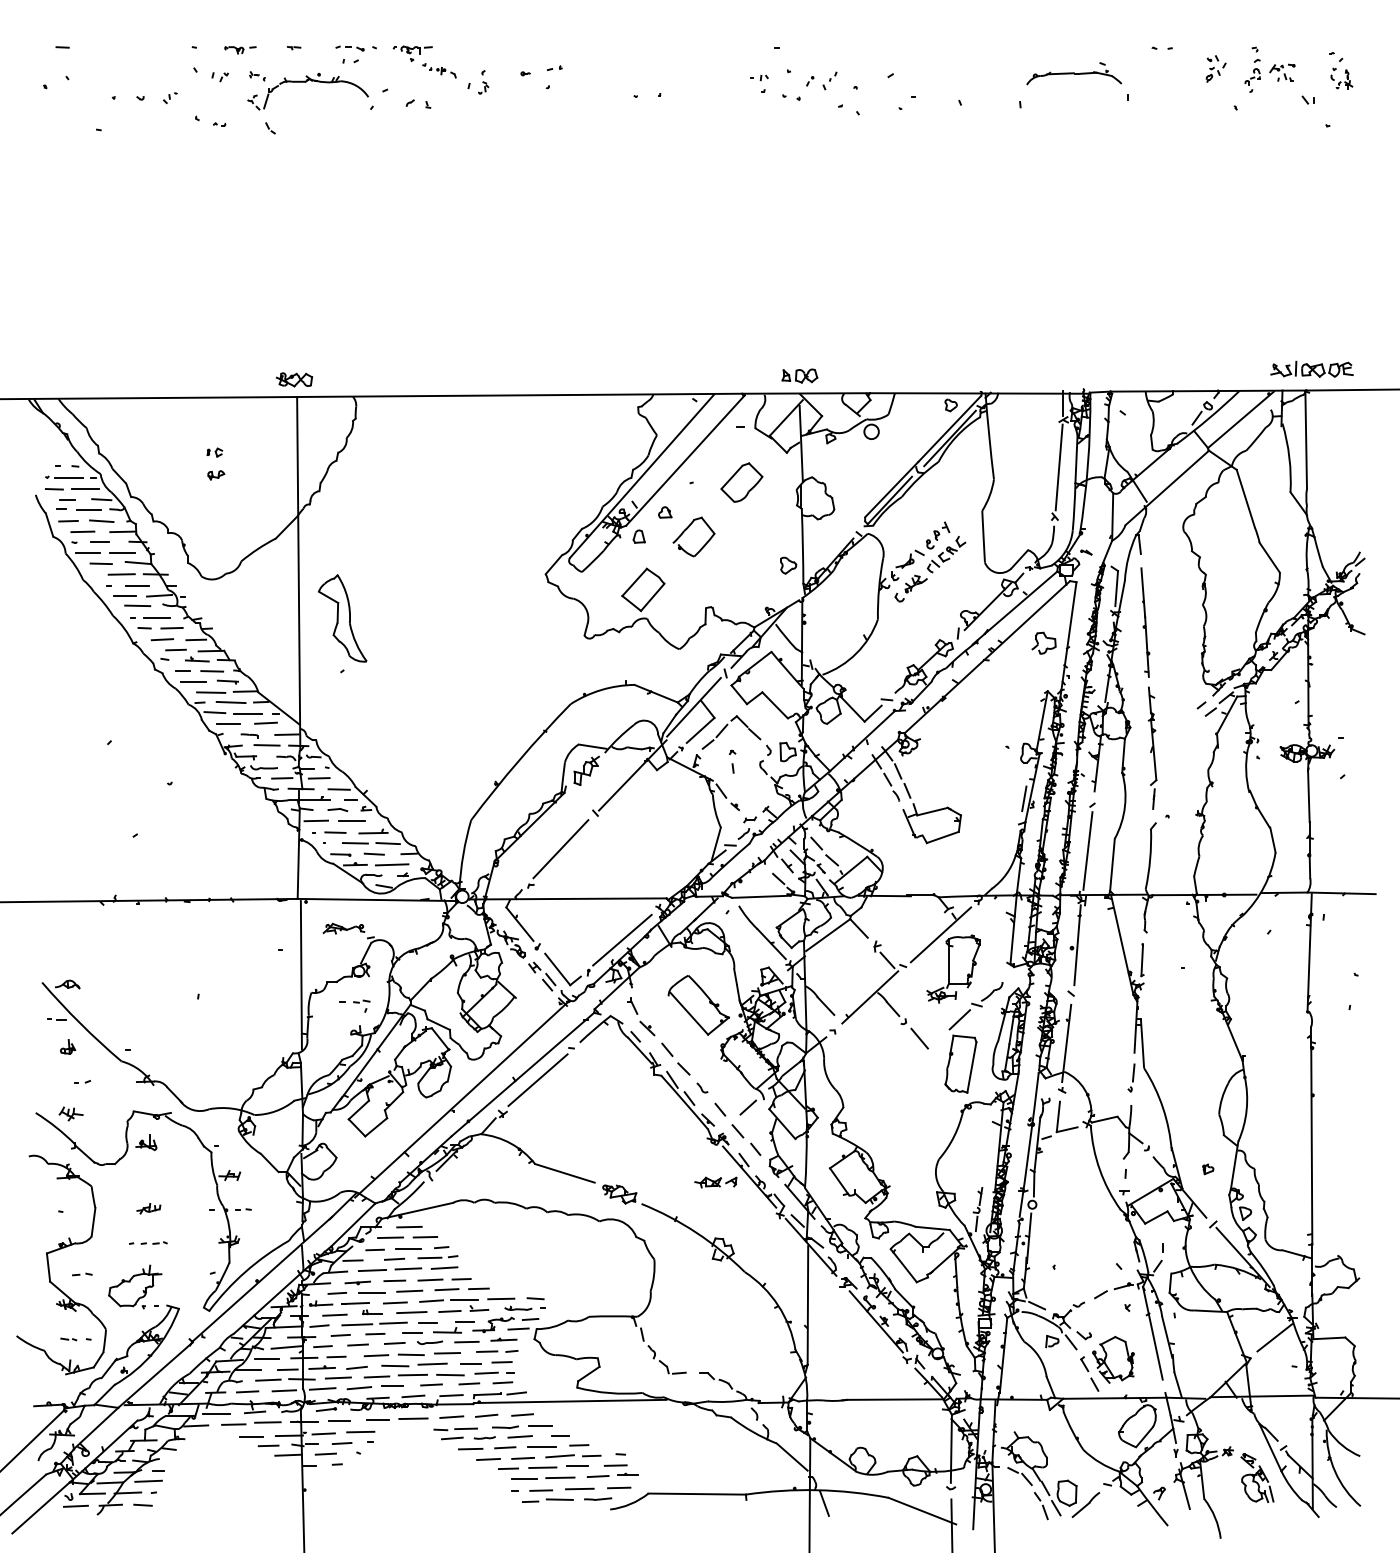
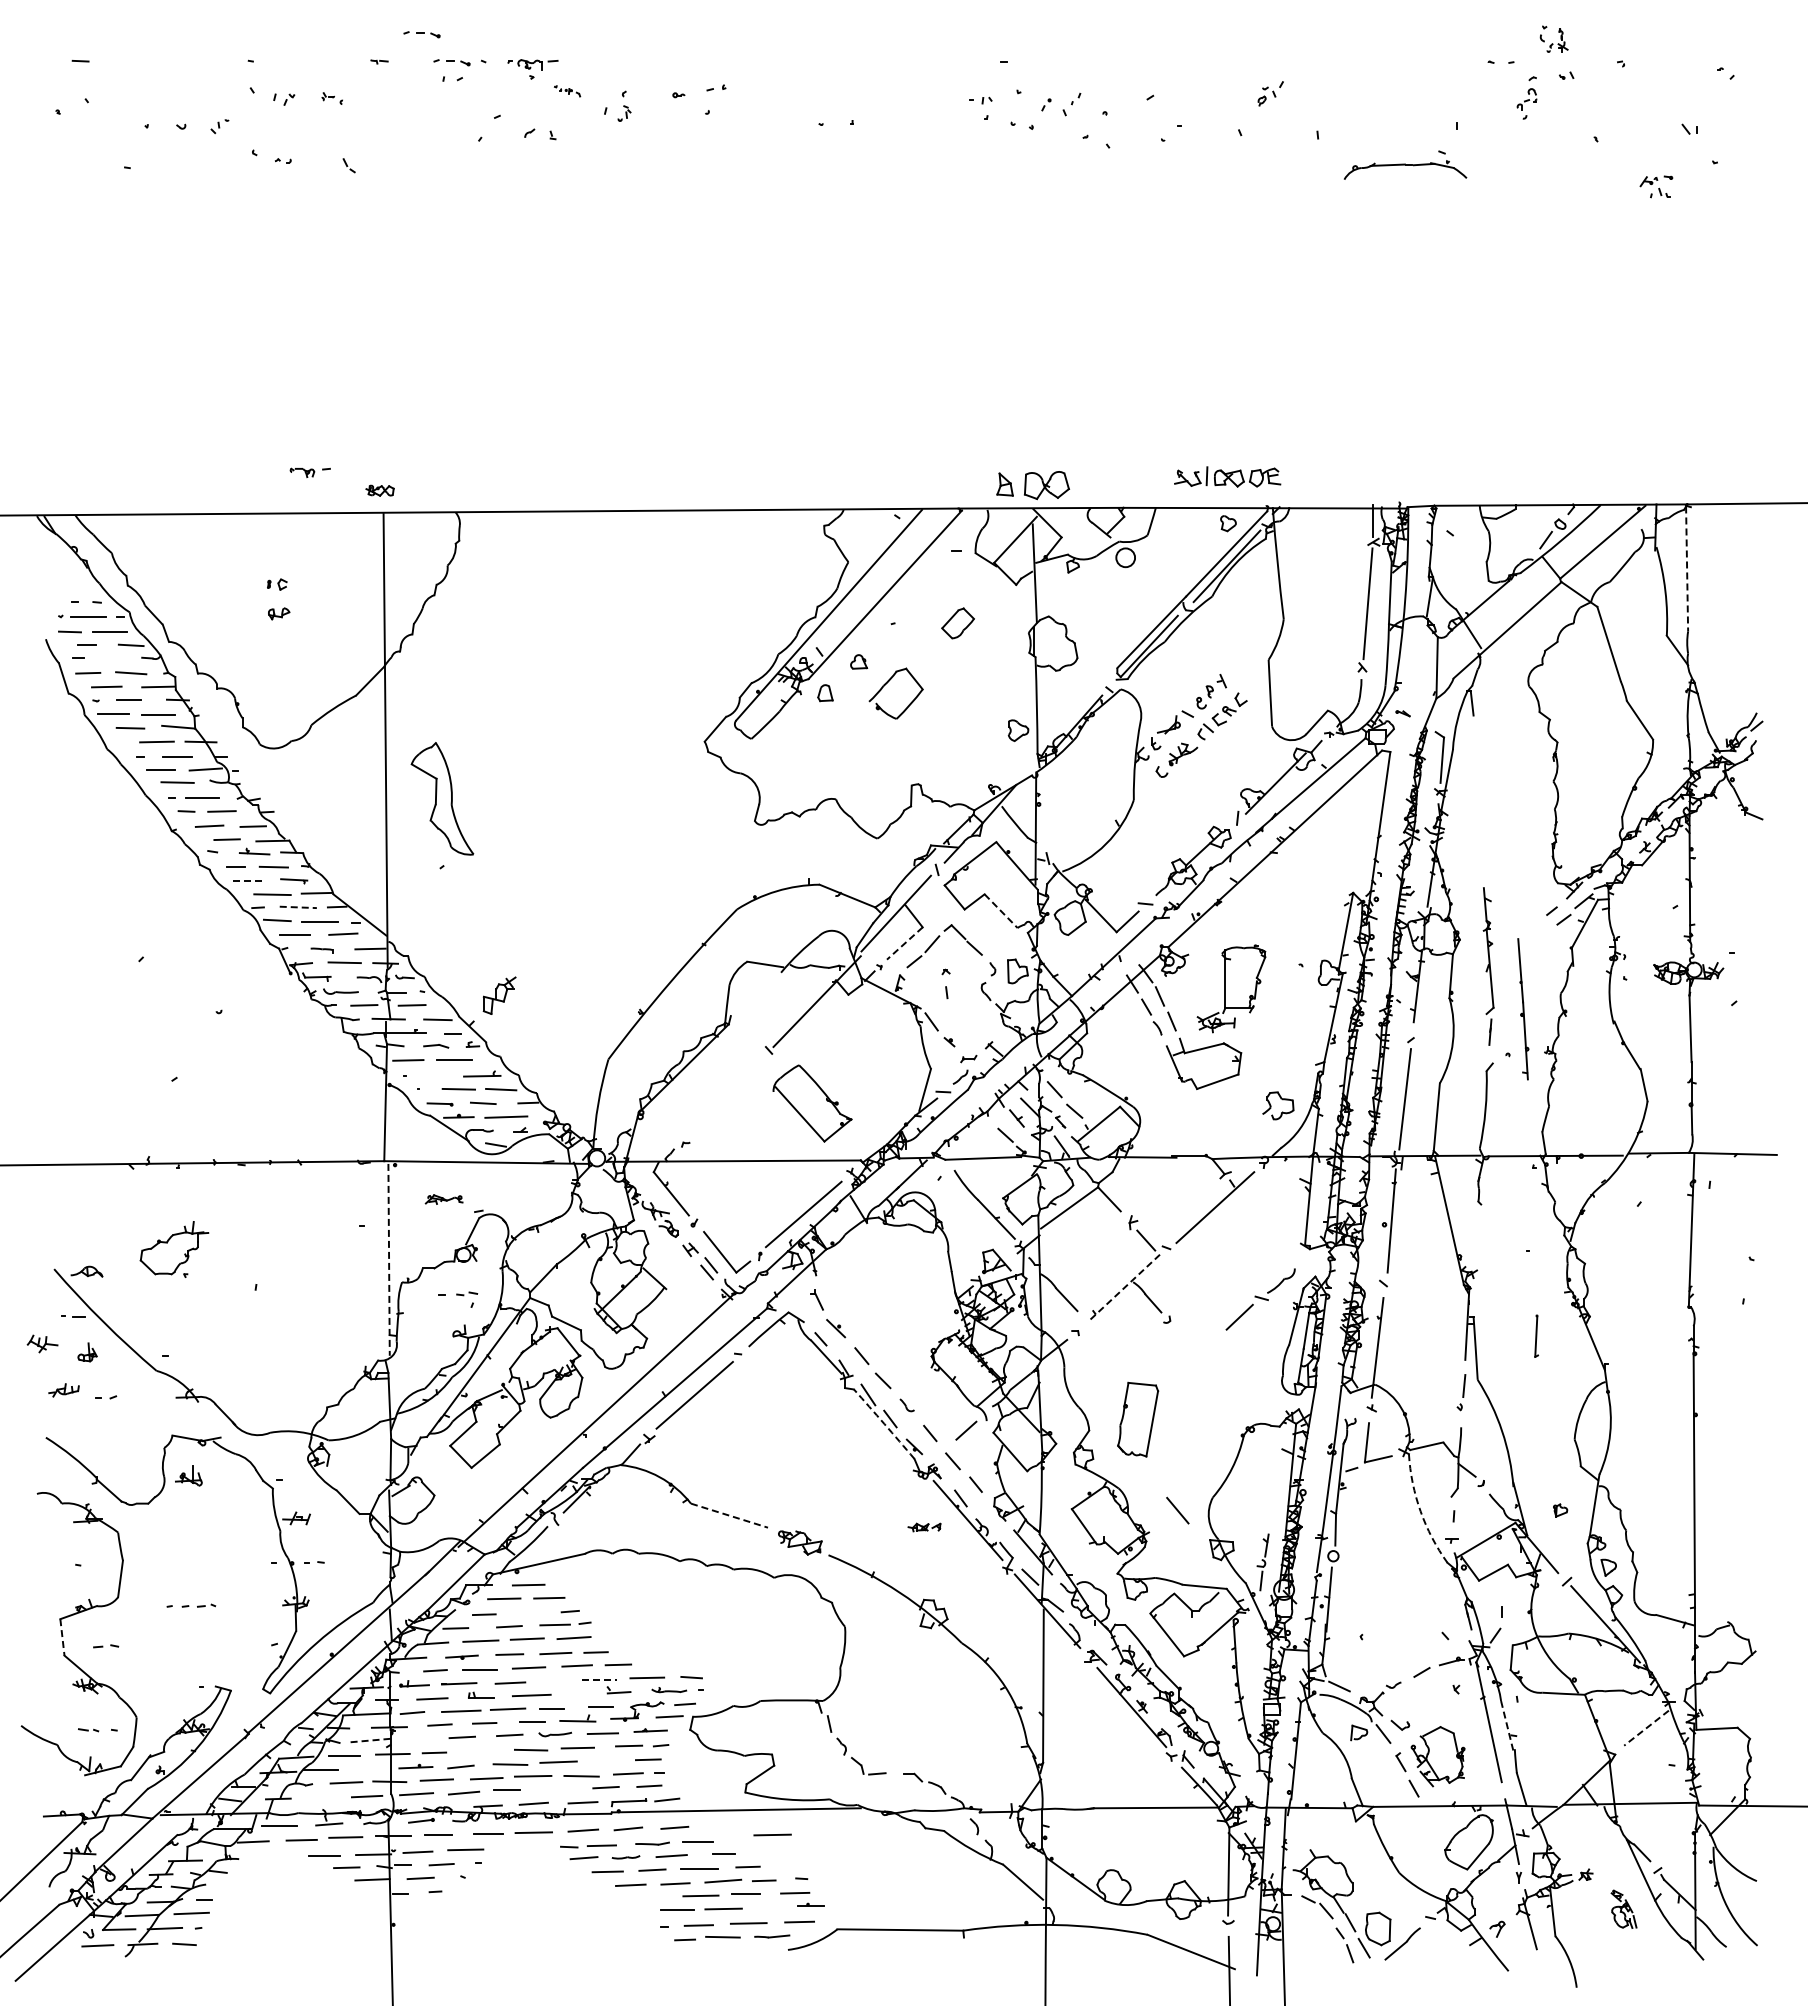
part: (326, 26) -> (421, 34), added
part: (239, 50) -> (309, 472), moved
part: (439, 70) -> (567, 90), size x0.6
part: (1215, 72) -> (1270, 93), moved
part: (1282, 72) -> (1656, 186), moved
part: (1074, 73) -> (1405, 164), moved
part: (1252, 75) -> (1526, 97), moved
part: (1341, 77) -> (1553, 38), moved
part: (306, 82) -> (395, 106), removed
part: (1311, 368) -> (1227, 476), moved
part: (799, 375) -> (1032, 485), size x1.6
part: (293, 379) -> (379, 490), size x0.6
line: (1306, 440) -> (1687, 569), solid -> dashed
part: (741, 482) -> (957, 623), size x0.6
line: (88, 509) -> (114, 657), removed
part: (643, 589) -> (830, 761), removed
part: (1145, 622) -> (1523, 1009), moved
part: (1047, 639) -> (1282, 1100), moved
line: (193, 681) -> (249, 880), solid -> dashed
line: (231, 702) -> (298, 907), solid -> dashed
line: (775, 705) -> (1001, 911), solid -> dashed
line: (700, 730) -> (904, 943), solid -> dashed
part: (586, 770) -> (499, 995), moved
line: (1023, 798) -> (1322, 1031), removed
line: (335, 832) -> (433, 1075), removed
line: (560, 848) -> (723, 1096), removed
part: (344, 928) -> (444, 1199), size x0.7
part: (1142, 959) -> (1536, 1335), moved
part: (953, 968) -> (1231, 988), moved
line: (301, 975) -> (389, 1259), solid -> dashed
line: (869, 997) -> (1123, 1288), solid -> dashed
part: (698, 1005) -> (812, 1103), moved
line: (919, 1038) -> (1177, 1510), moved
part: (961, 1064) -> (1138, 1419), moved
arc: (684, 1102) -> (884, 1424), solid -> dashed
part: (71, 1113) -> (42, 1343), moved
arc: (1099, 1170) -> (1420, 1511), solid -> dashed
line: (564, 1173) -> (729, 1515), solid -> dashed
part: (715, 1182) -> (924, 1527), size x0.6
part: (148, 1208) -> (63, 1390), moved
line: (408, 1249) -> (527, 1613), removed
line: (48, 1267) -> (62, 1637), solid -> dashed
part: (135, 1287) -> (174, 1249), moved
line: (431, 1300) -> (556, 1680), removed
line: (465, 1300) -> (600, 1679), solid -> dashed
line: (449, 1311) -> (580, 1693), removed
line: (1167, 1337) -> (1507, 1727), solid -> dashed
line: (1274, 1338) -> (1646, 1728), solid -> dashed
line: (322, 1346) -> (416, 1739), removed
line: (287, 1347) -> (370, 1740), solid -> dashed
line: (376, 1355) -> (485, 1750), removed
line: (470, 1363) -> (607, 1761), removed
line: (287, 1369) -> (371, 1769), removed
line: (431, 1384) -> (556, 1788), removed
line: (247, 1391) -> (319, 1797), removed
line: (598, 1420) -> (772, 1834), added
line: (508, 1468) -> (656, 1897), removed
line: (598, 1475) -> (772, 1906), removed
part: (1256, 1478) -> (1623, 1909), size x0.6
line: (824, 1502) -> (1064, 1941), removed

